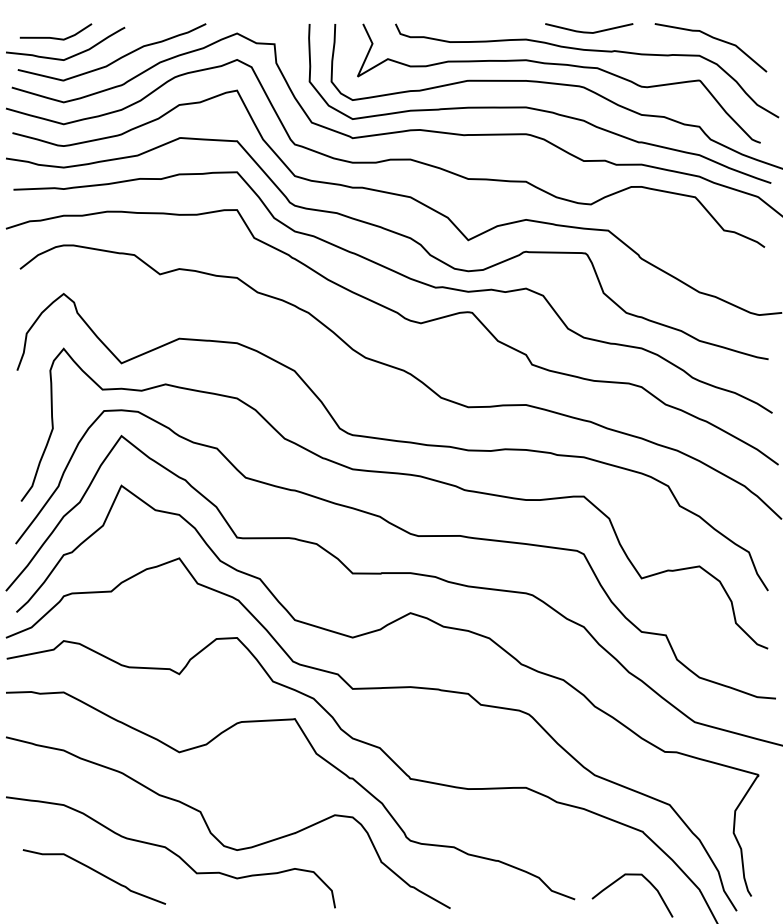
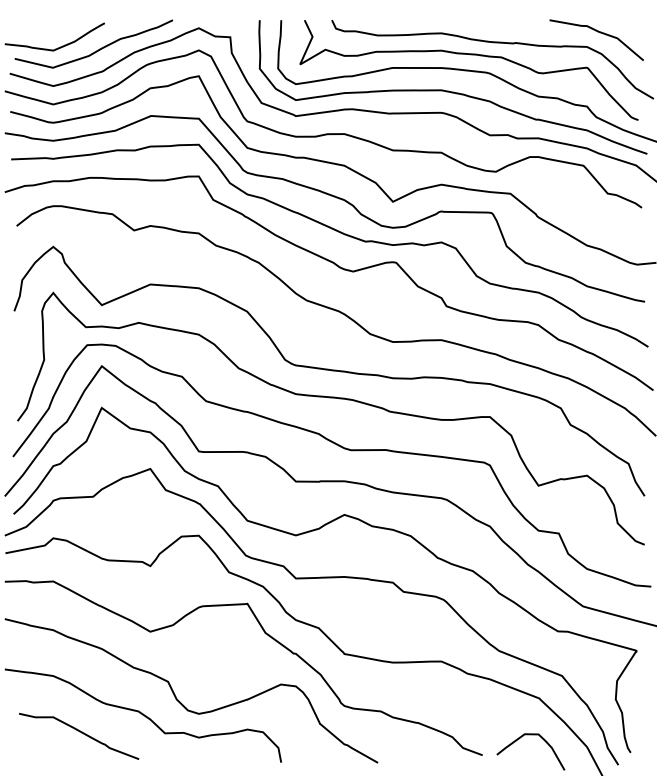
line: (589, 31) -> (494, 26), removed
line: (55, 37) -> (46, 31), removed

